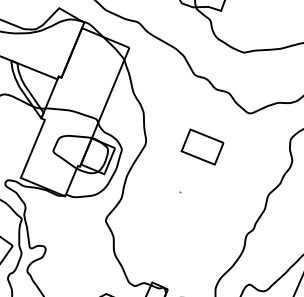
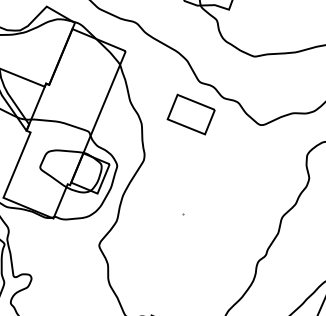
part: (202, 146) -> (191, 113), moved

